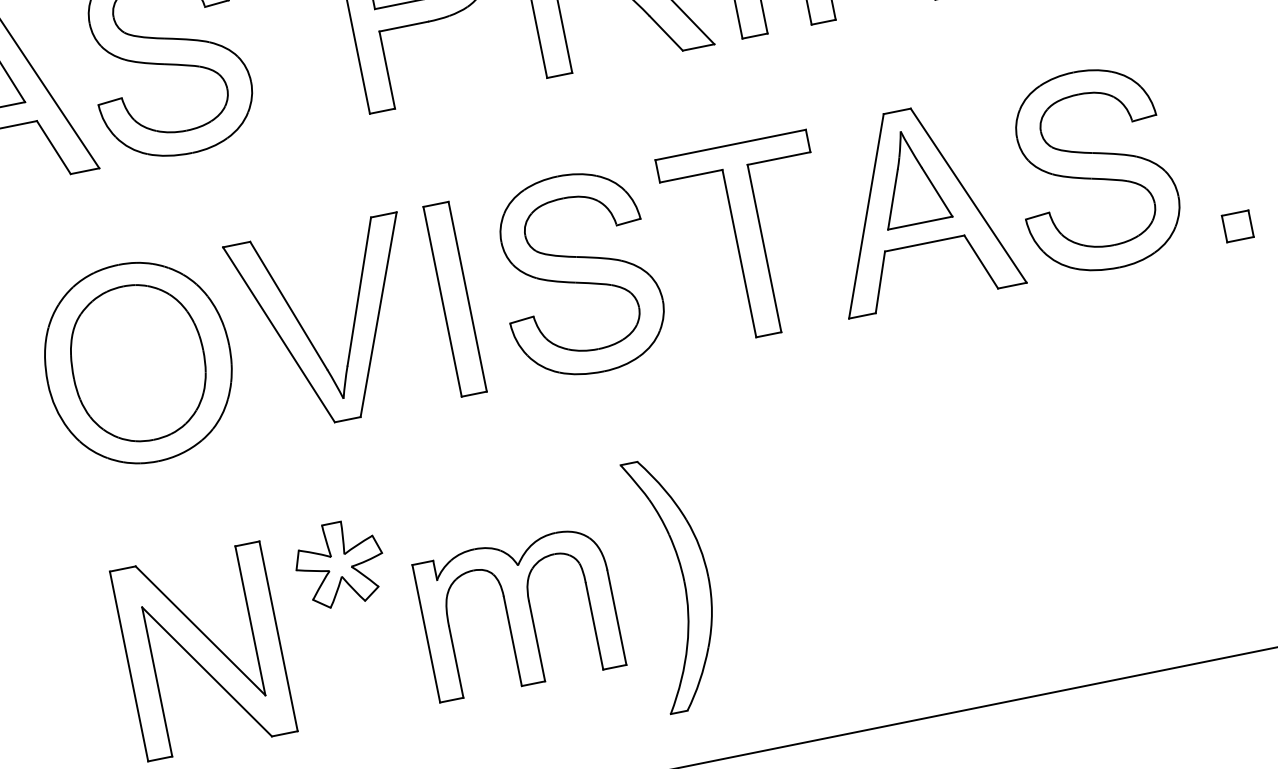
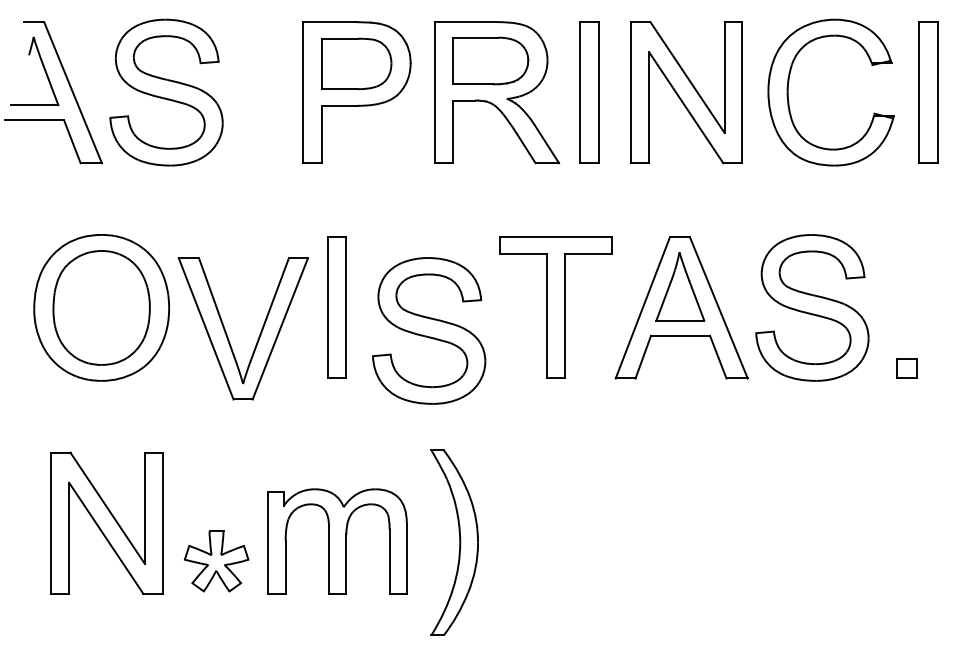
part: (579, 273) -> (429, 330), moved
part: (309, 336) -> (227, 334), moved
part: (339, 564) -> (216, 561), moved

